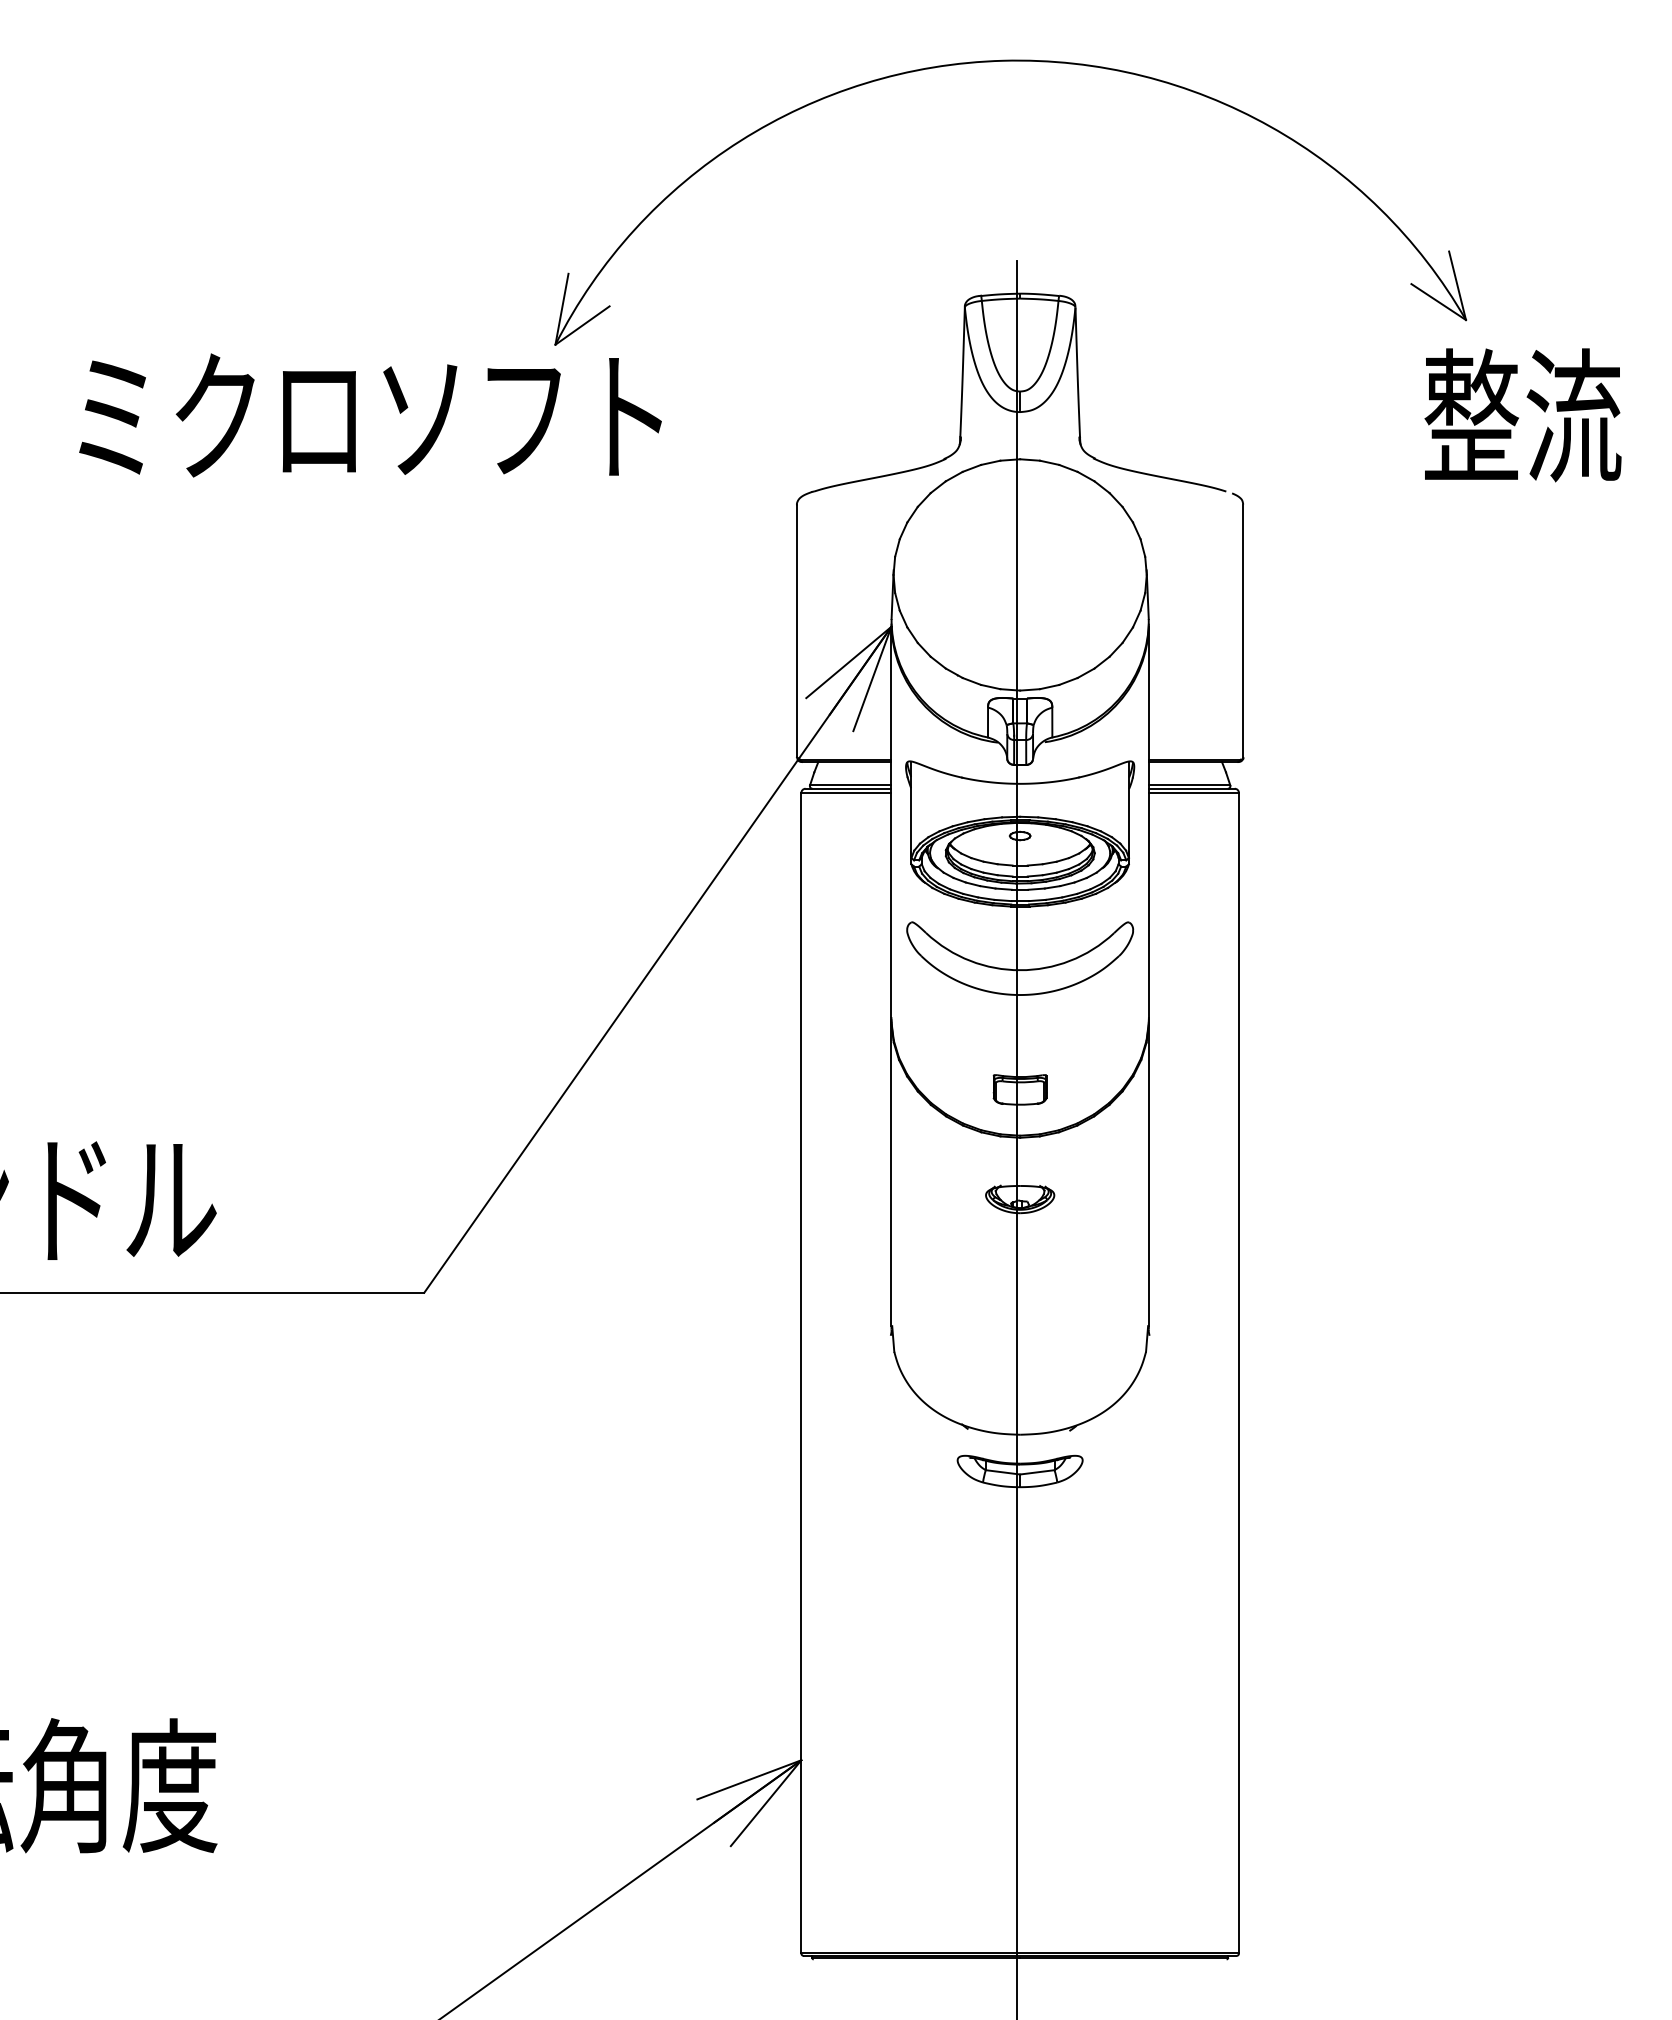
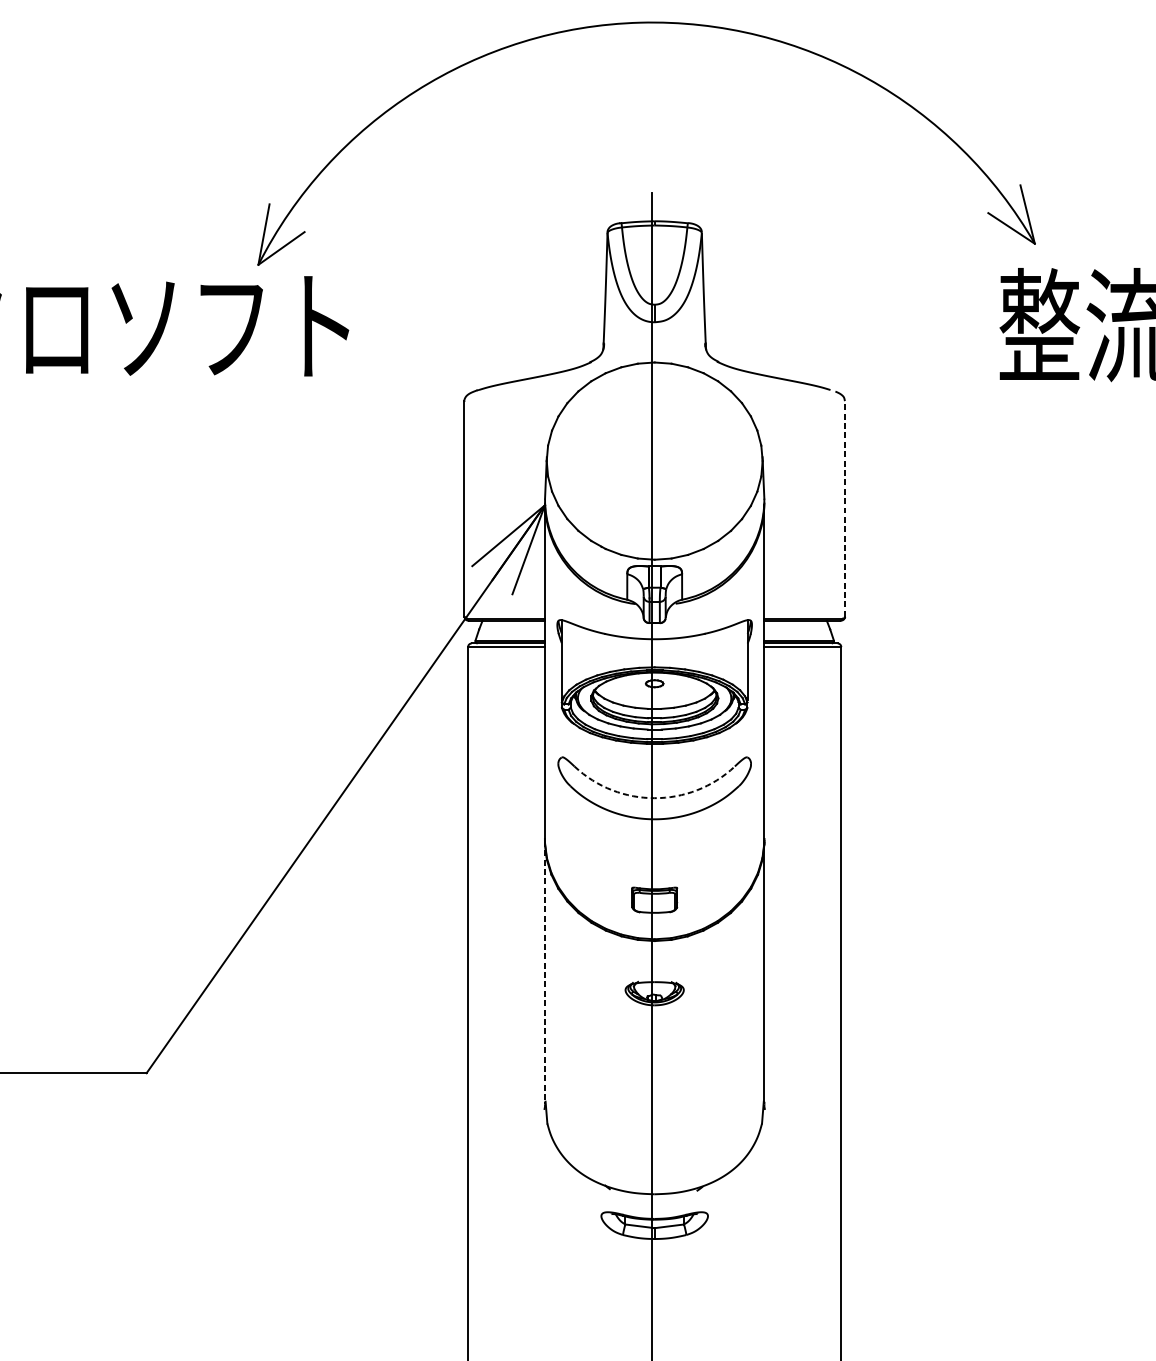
line: (1243, 630) -> (845, 508), solid -> dashed
arc: (1020, 970) -> (654, 798), solid -> dashed
line: (891, 1173) -> (544, 971), solid -> dashed

